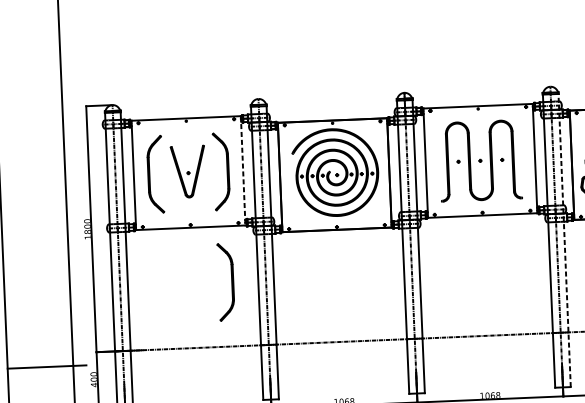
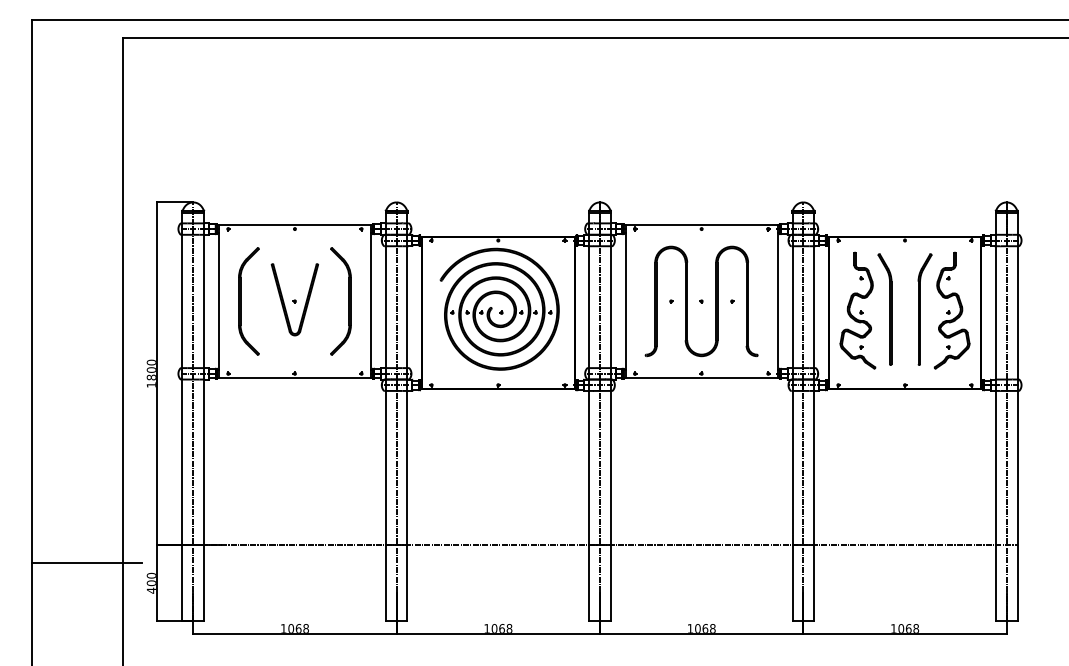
line: (243, 170) -> (371, 301), dashed -> solid
line: (564, 240) -> (814, 416), dashed -> solid
part: (231, 282) -> (348, 455), removed

